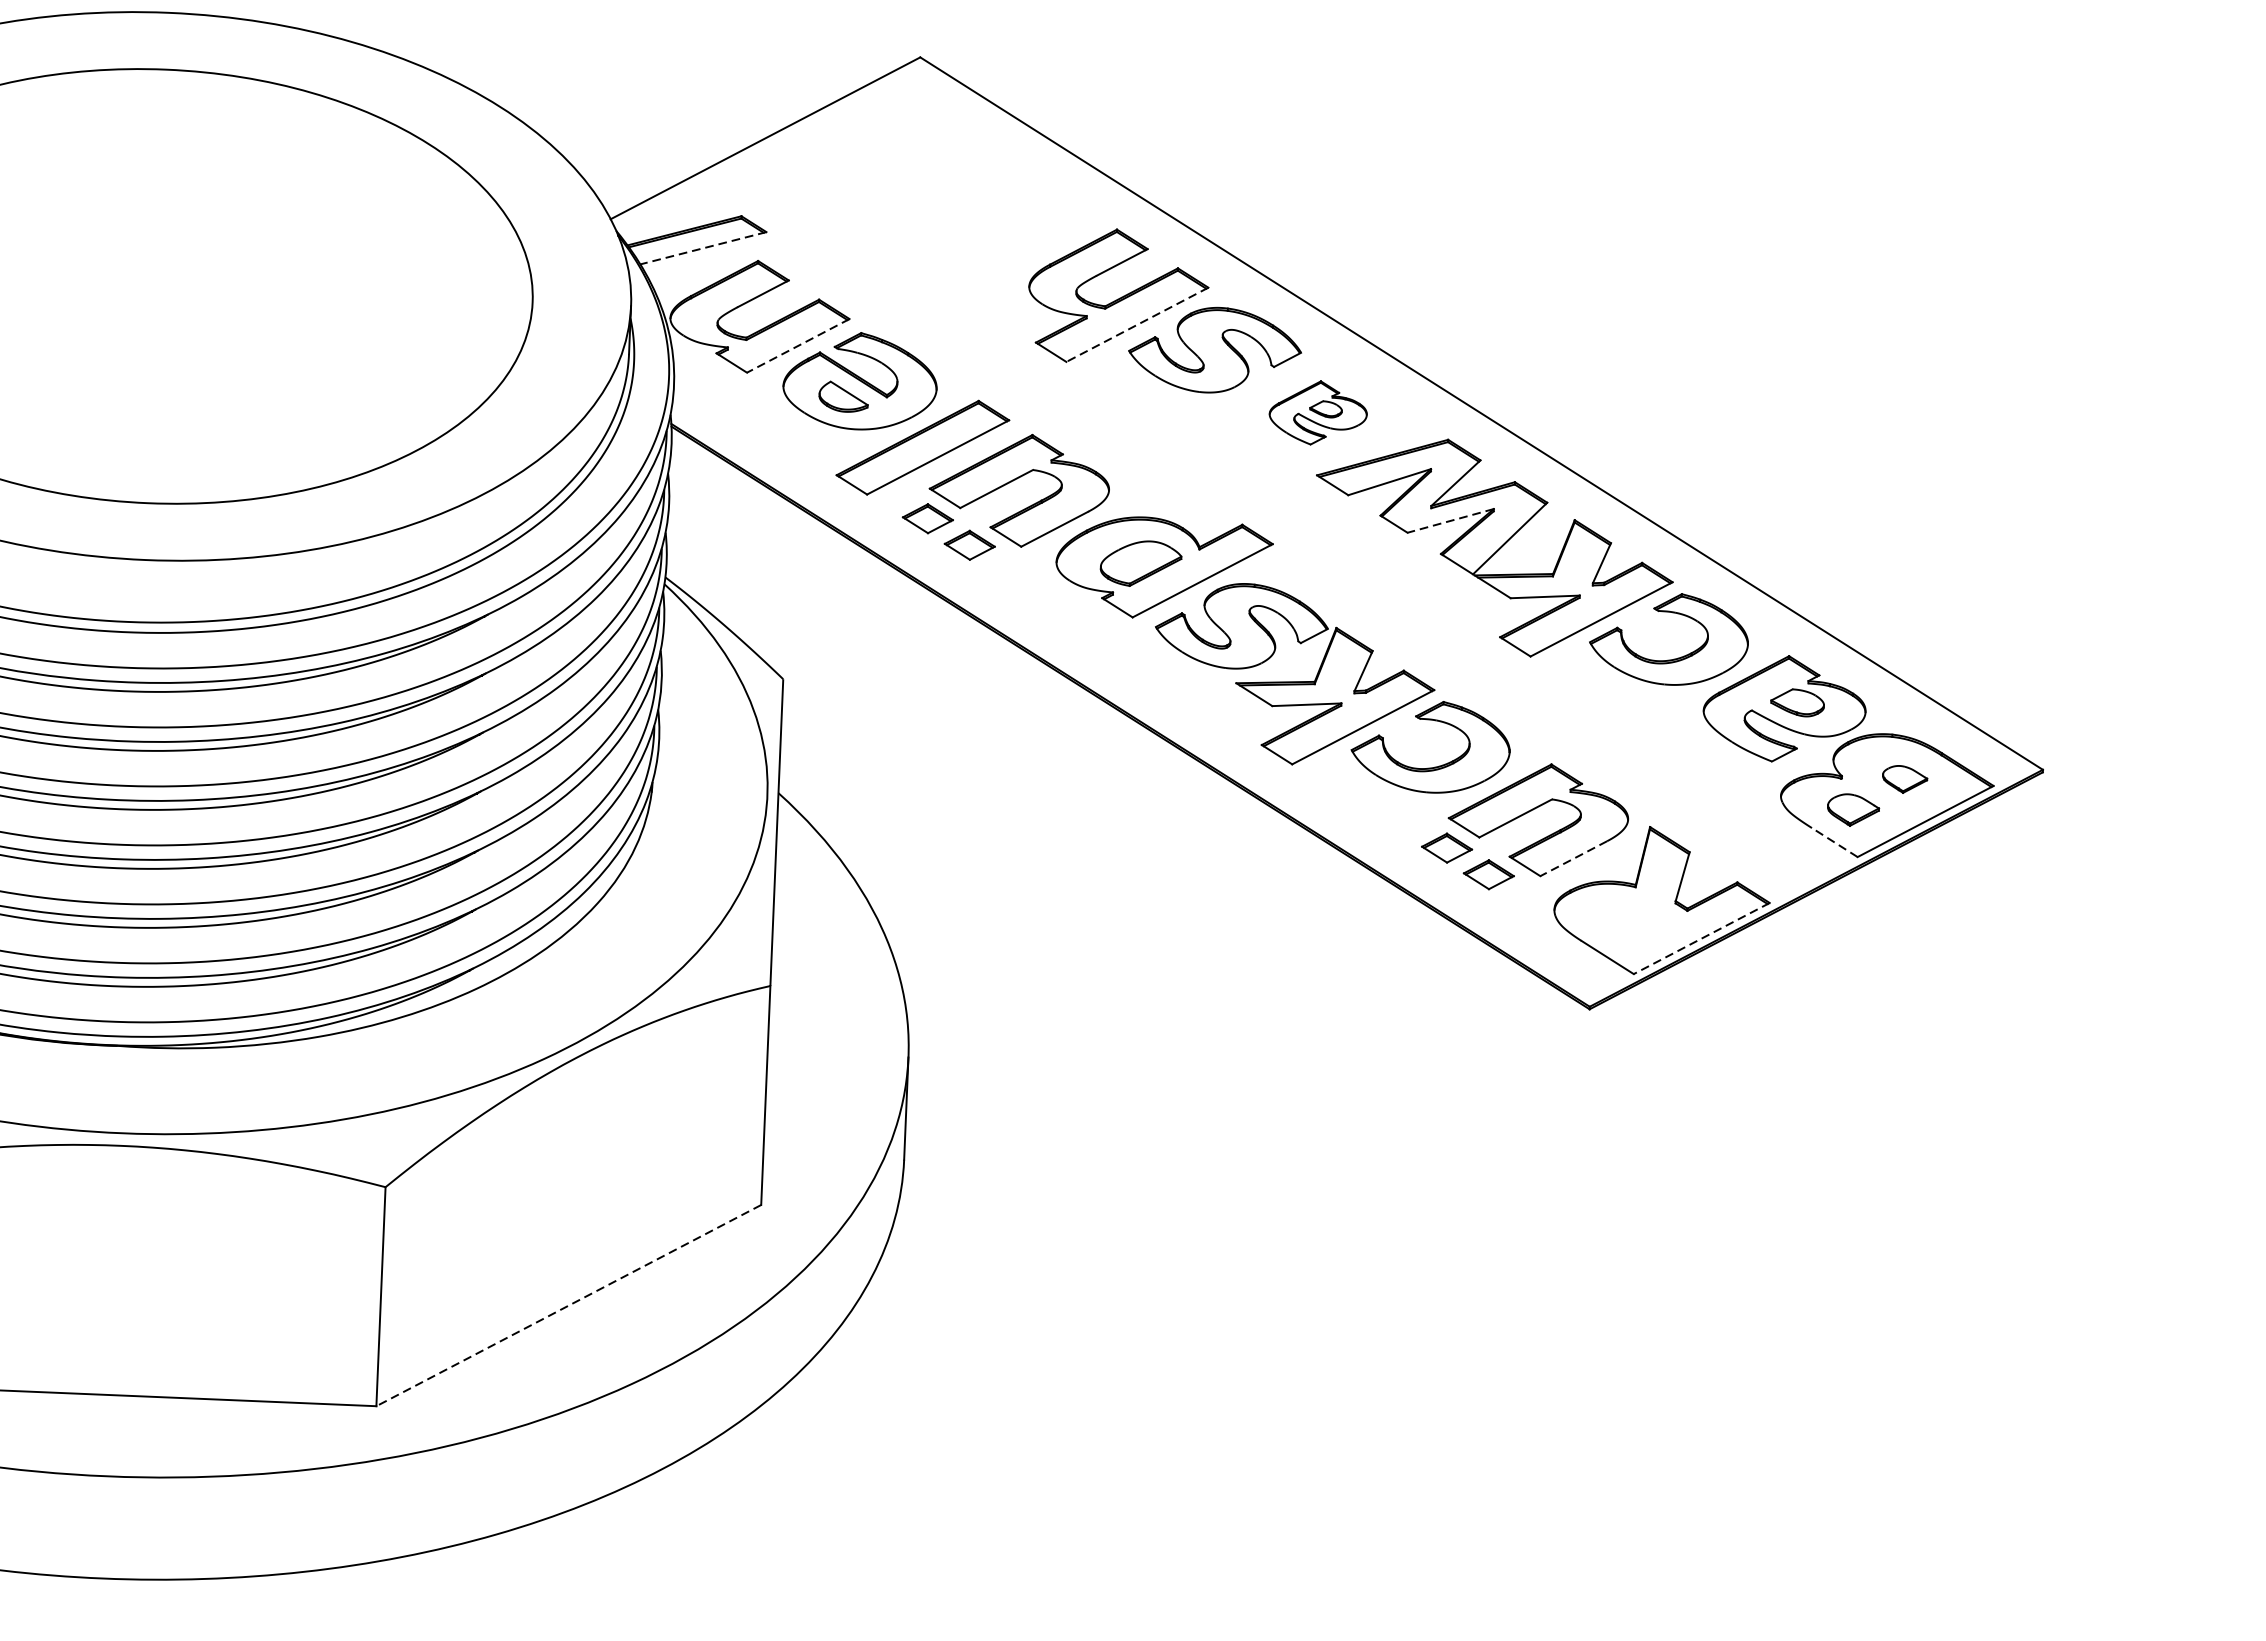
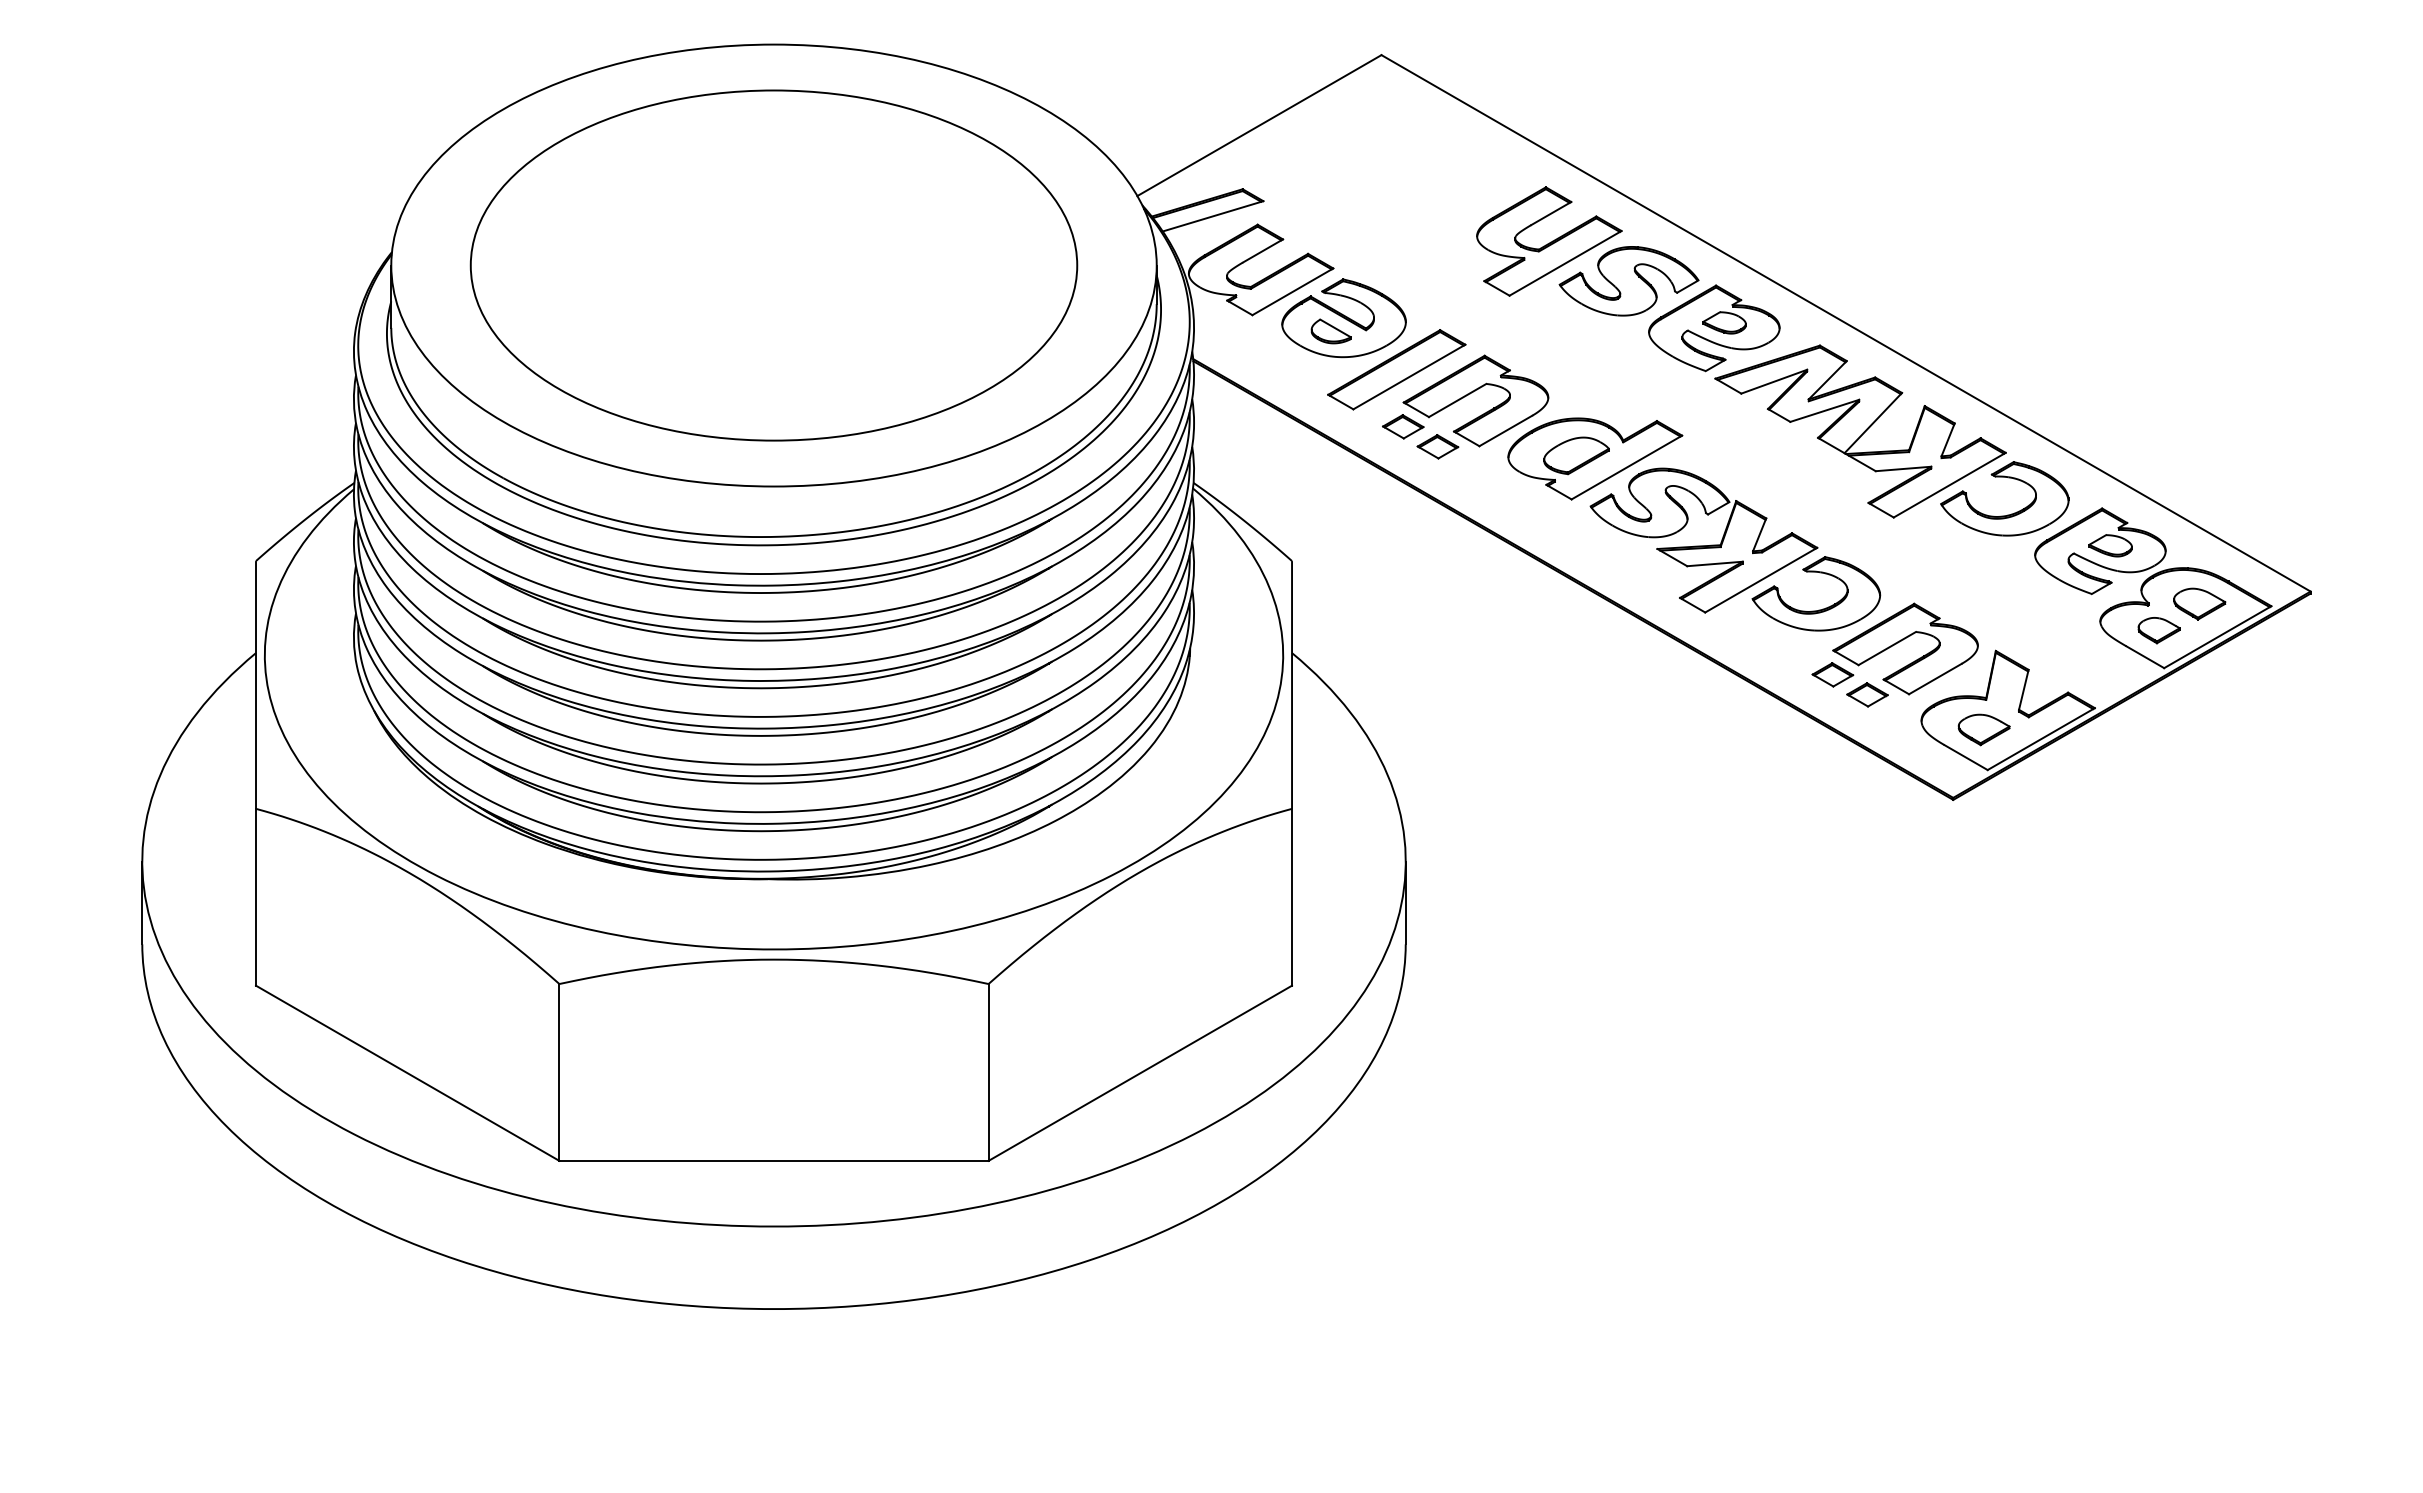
line: (702, 248) -> (1212, 216), dashed -> solid
line: (1137, 324) -> (1565, 263), dashed -> solid
line: (797, 345) -> (1292, 291), dashed -> solid
part: (1318, 413) -> (1714, 328), size x1.67
line: (1450, 521) -> (1824, 411), dashed -> solid
part: (1904, 778) -> (2199, 603), size x1.43
line: (1835, 842) -> (2145, 657), dashed -> solid
line: (1572, 859) -> (1934, 679), dashed -> solid
part: (1630, 923) -> (1983, 729), added
line: (1702, 939) -> (2041, 739), dashed -> solid
line: (567, 1305) -> (1139, 1073), dashed -> solid

